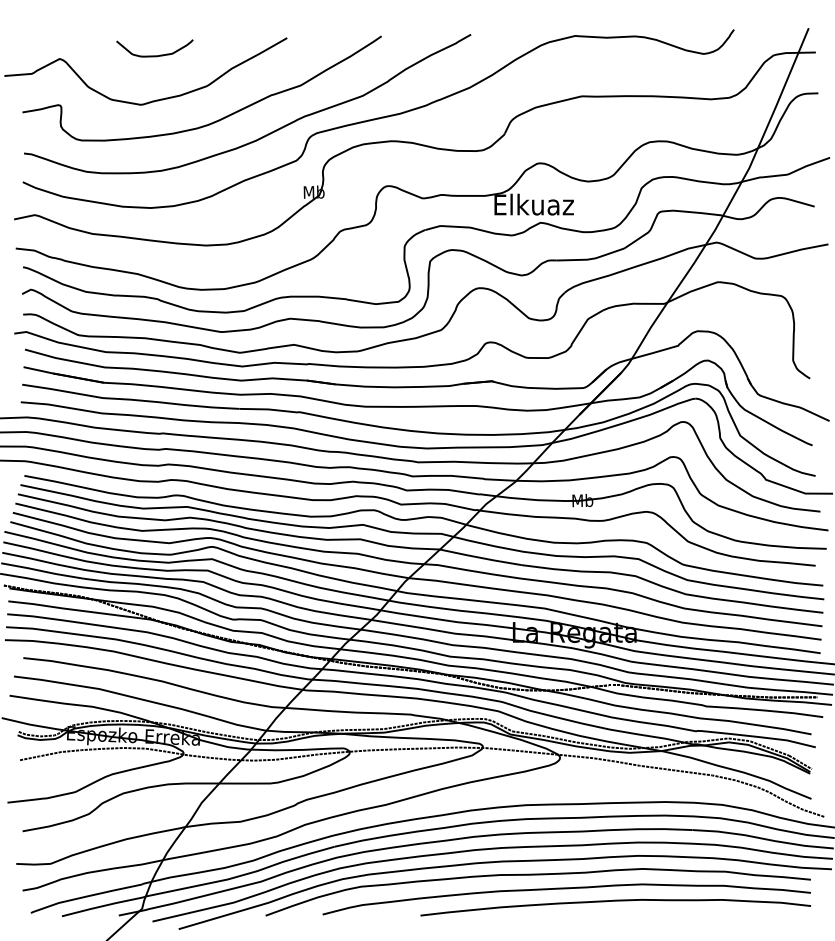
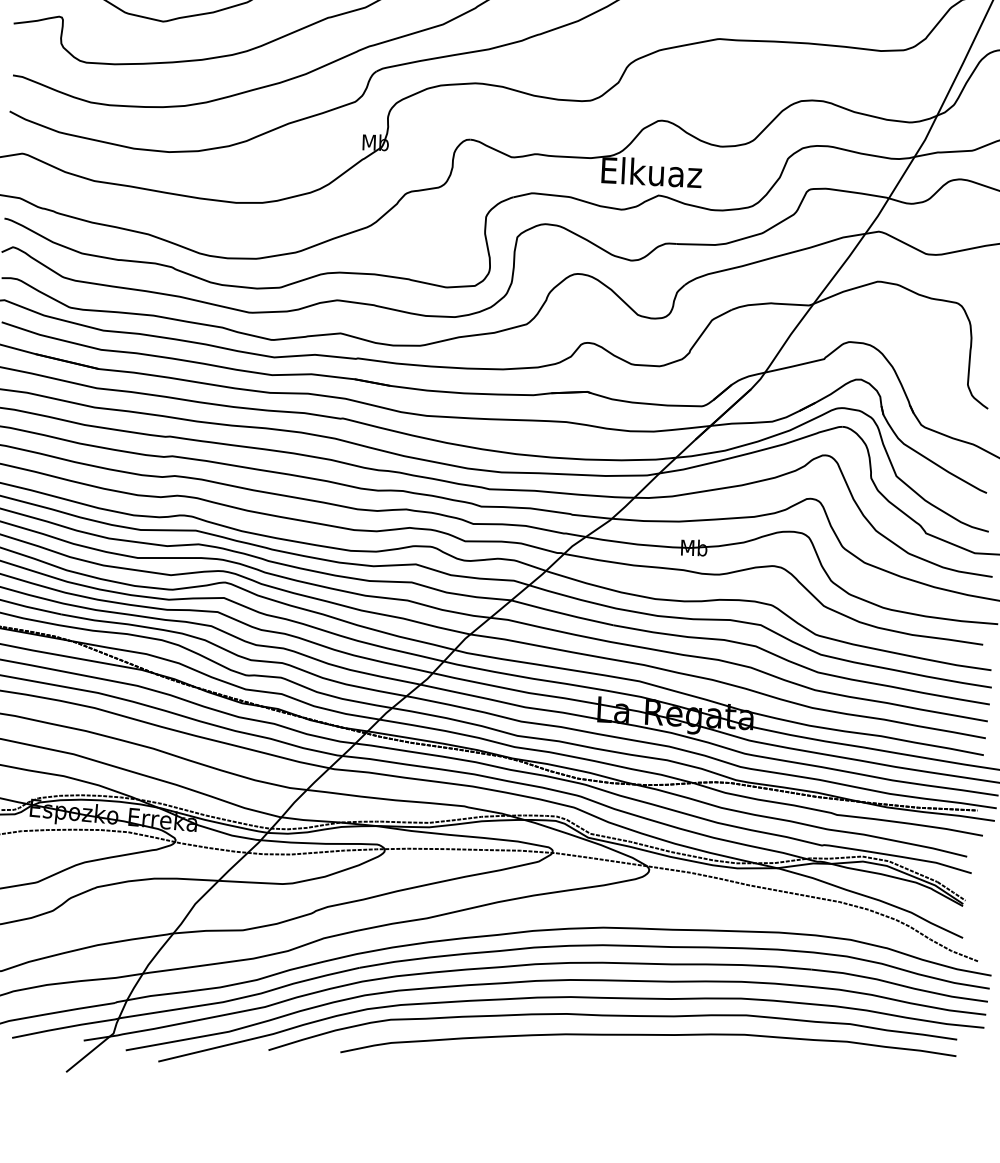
curve: (615, 901) -> (709, 1054), removed

